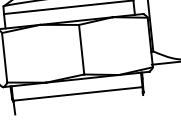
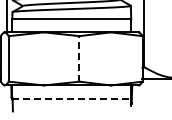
line: (81, 49) -> (79, 58), solid -> dashed
line: (78, 93) -> (72, 98), solid -> dashed

